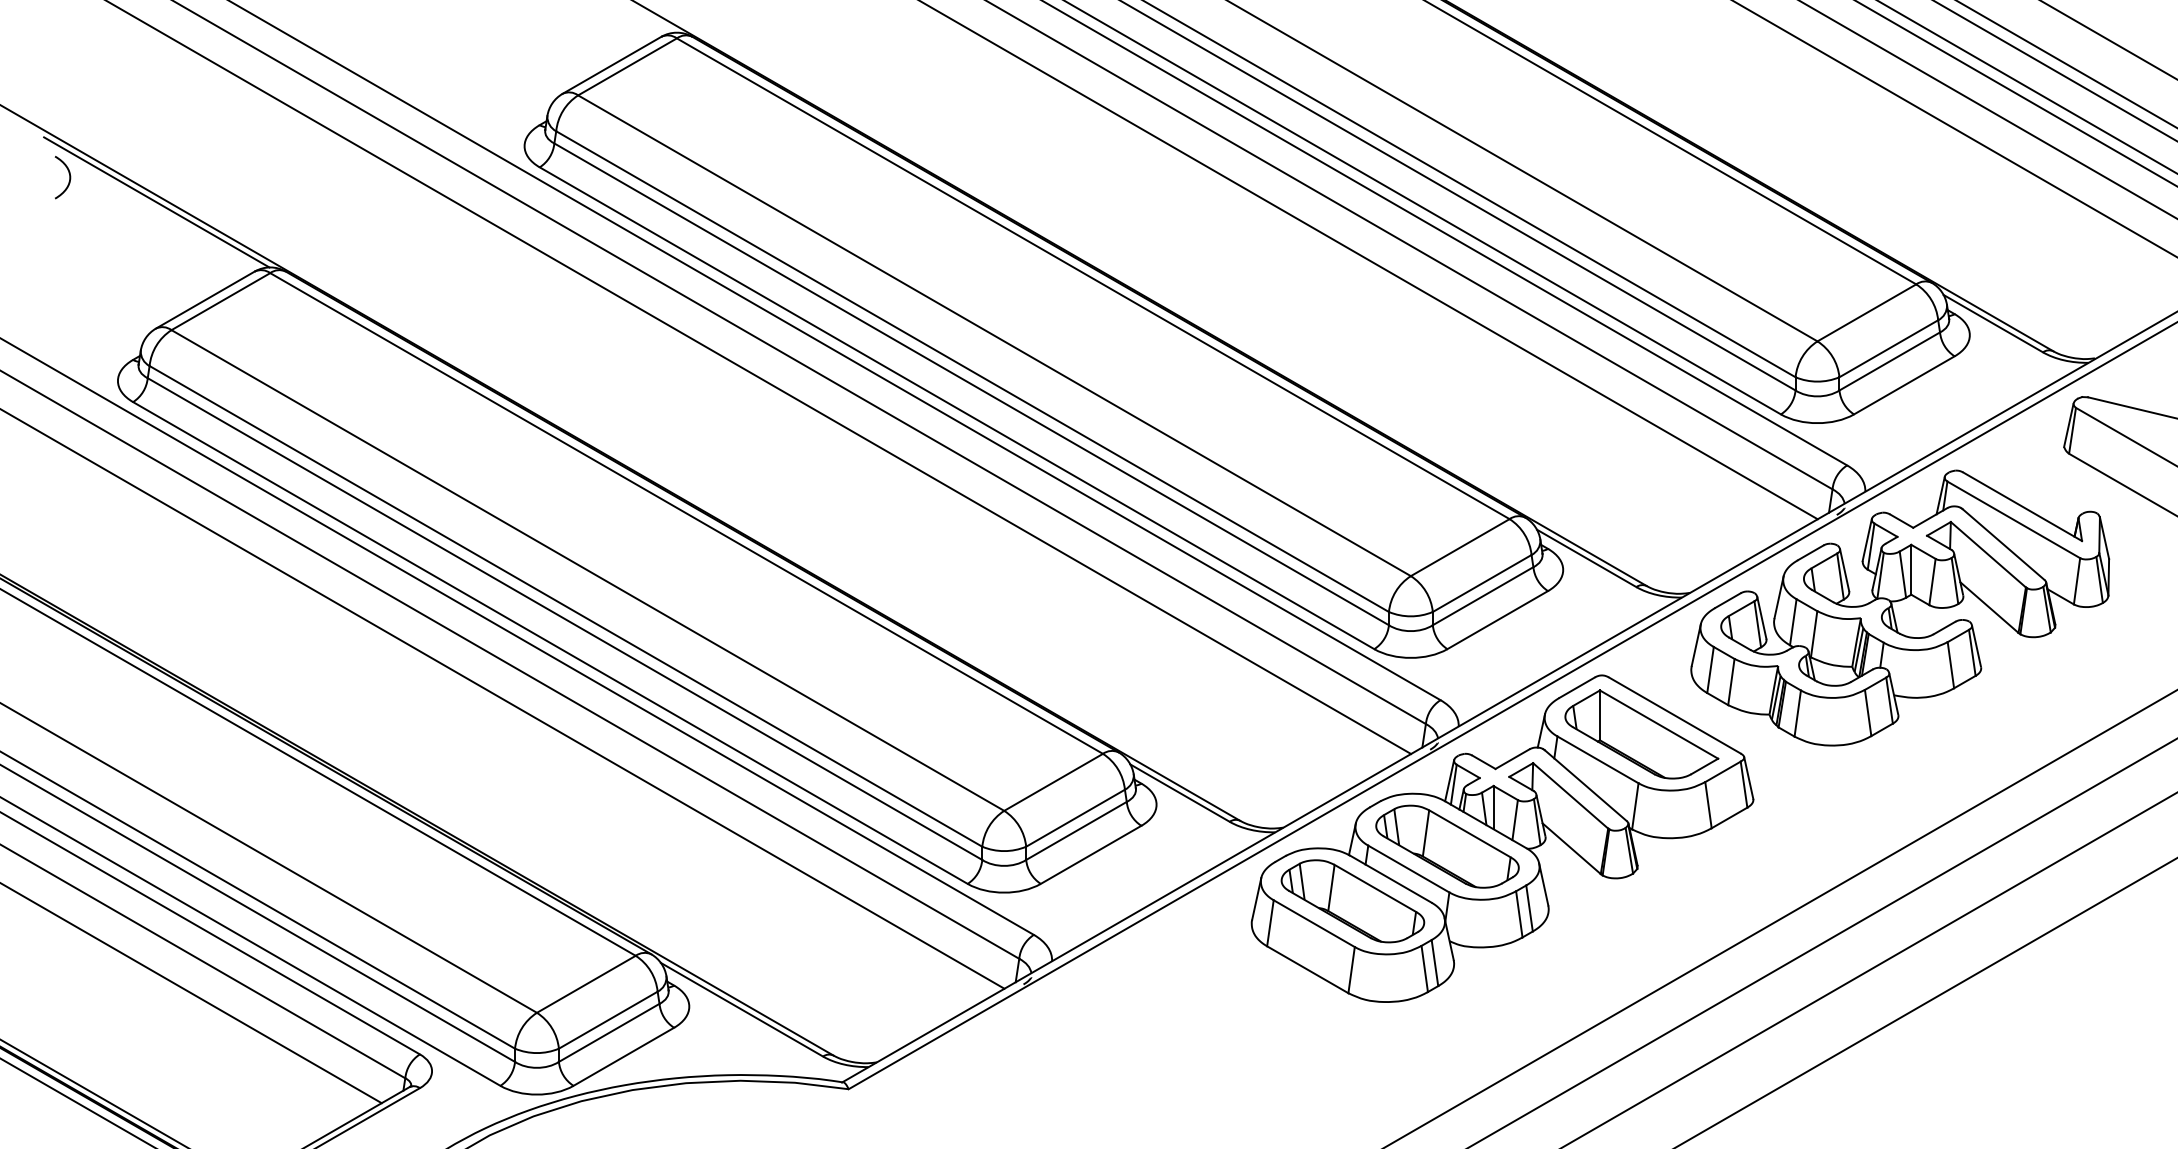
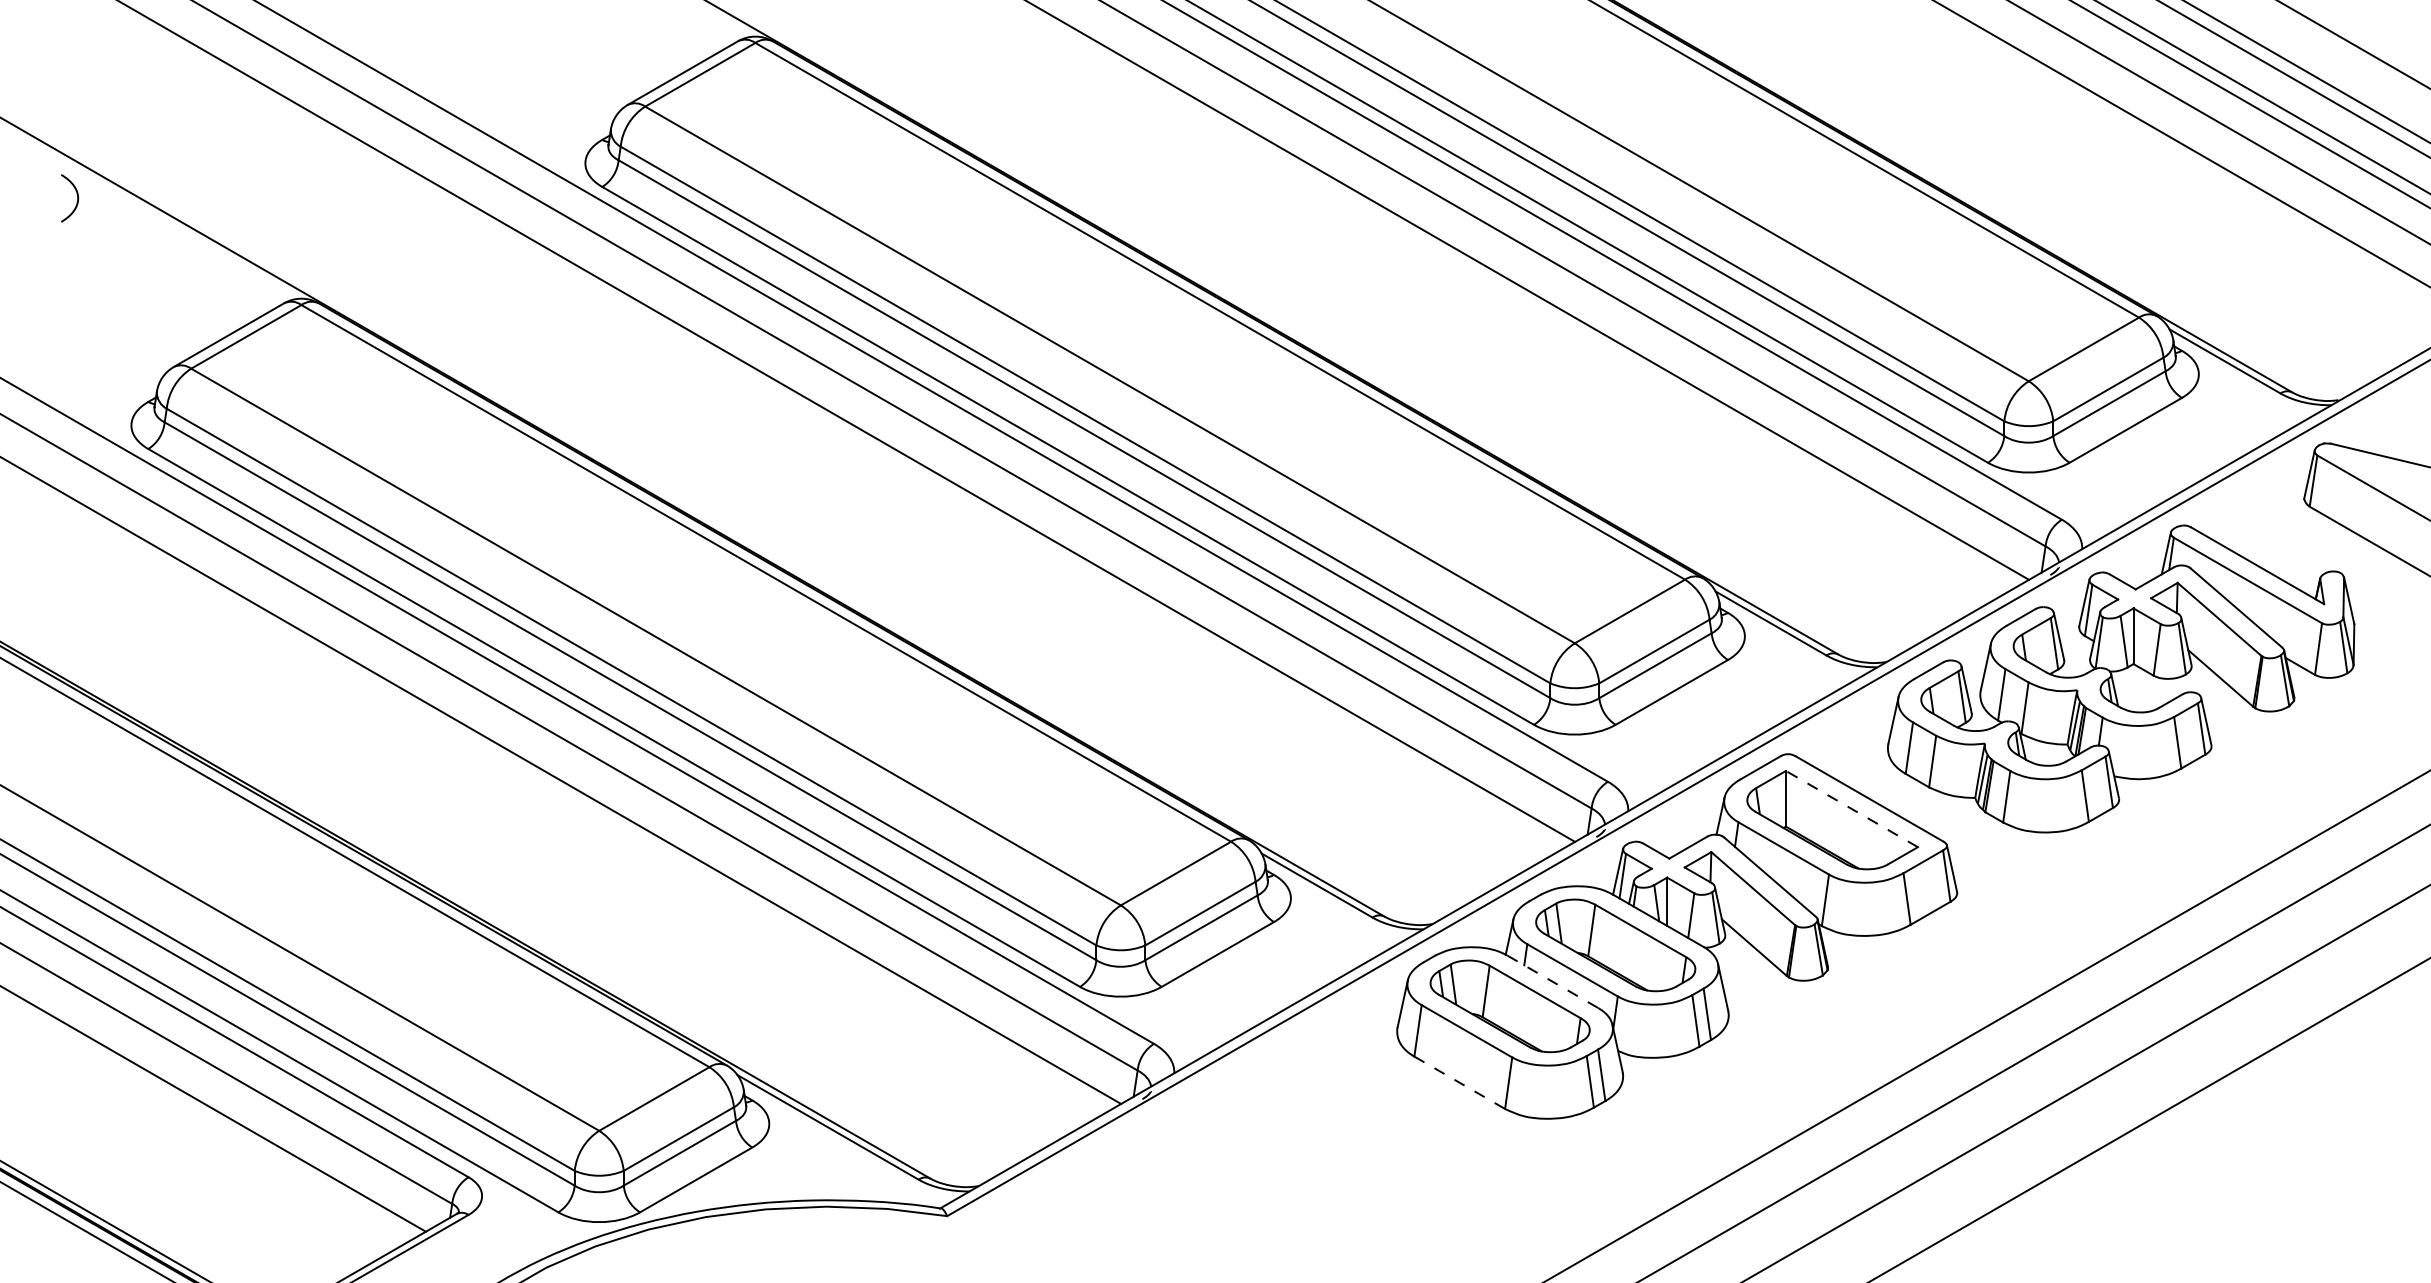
line: (156, 202) -> (174, 226), removed
line: (1658, 724) -> (1851, 808), solid -> dashed
line: (1391, 879) -> (1553, 982), solid -> dashed
line: (1307, 969) -> (1459, 1082), solid -> dashed

